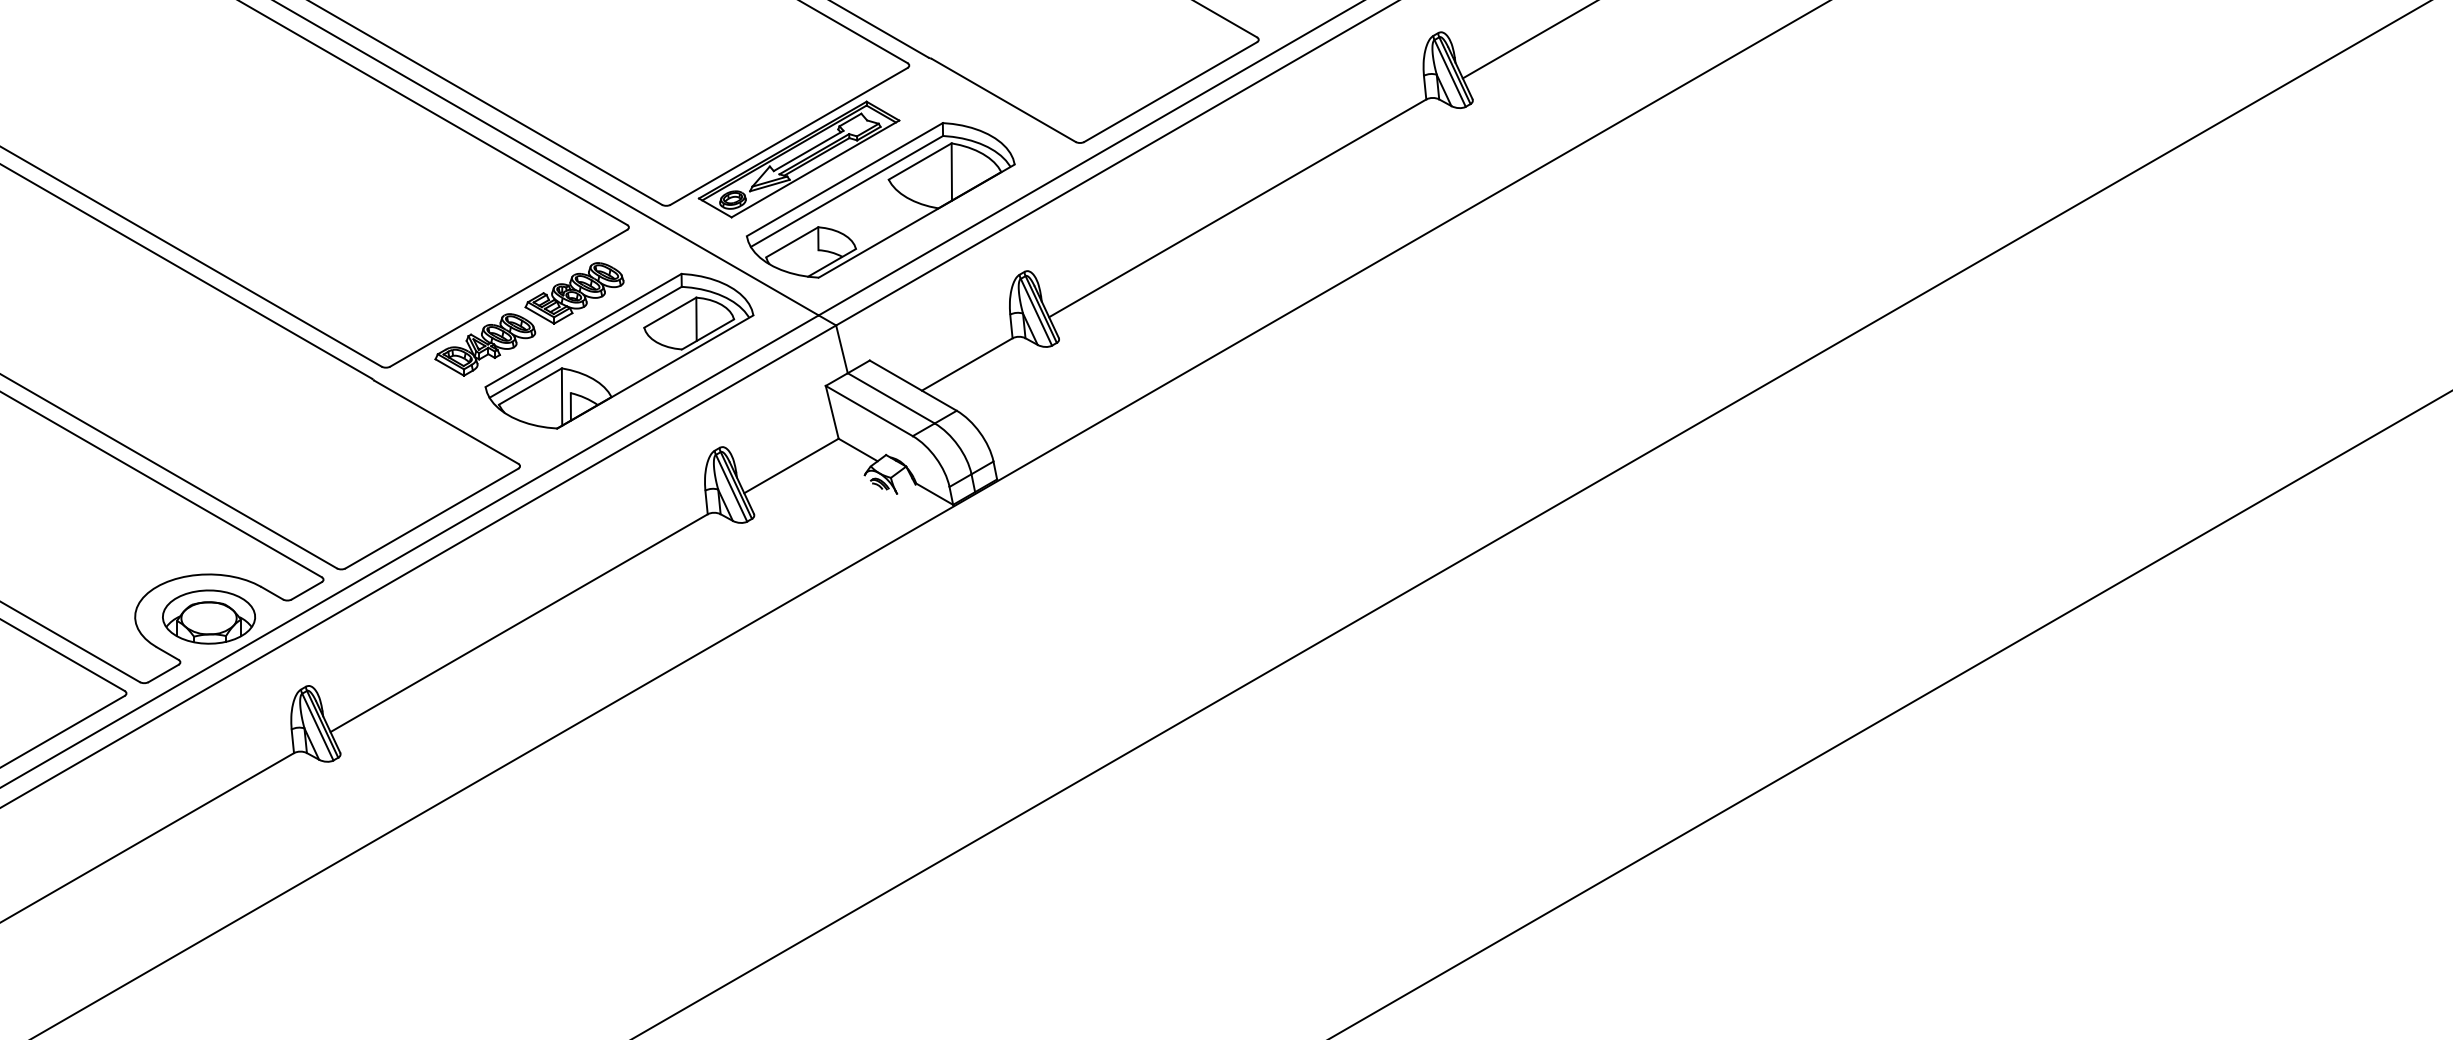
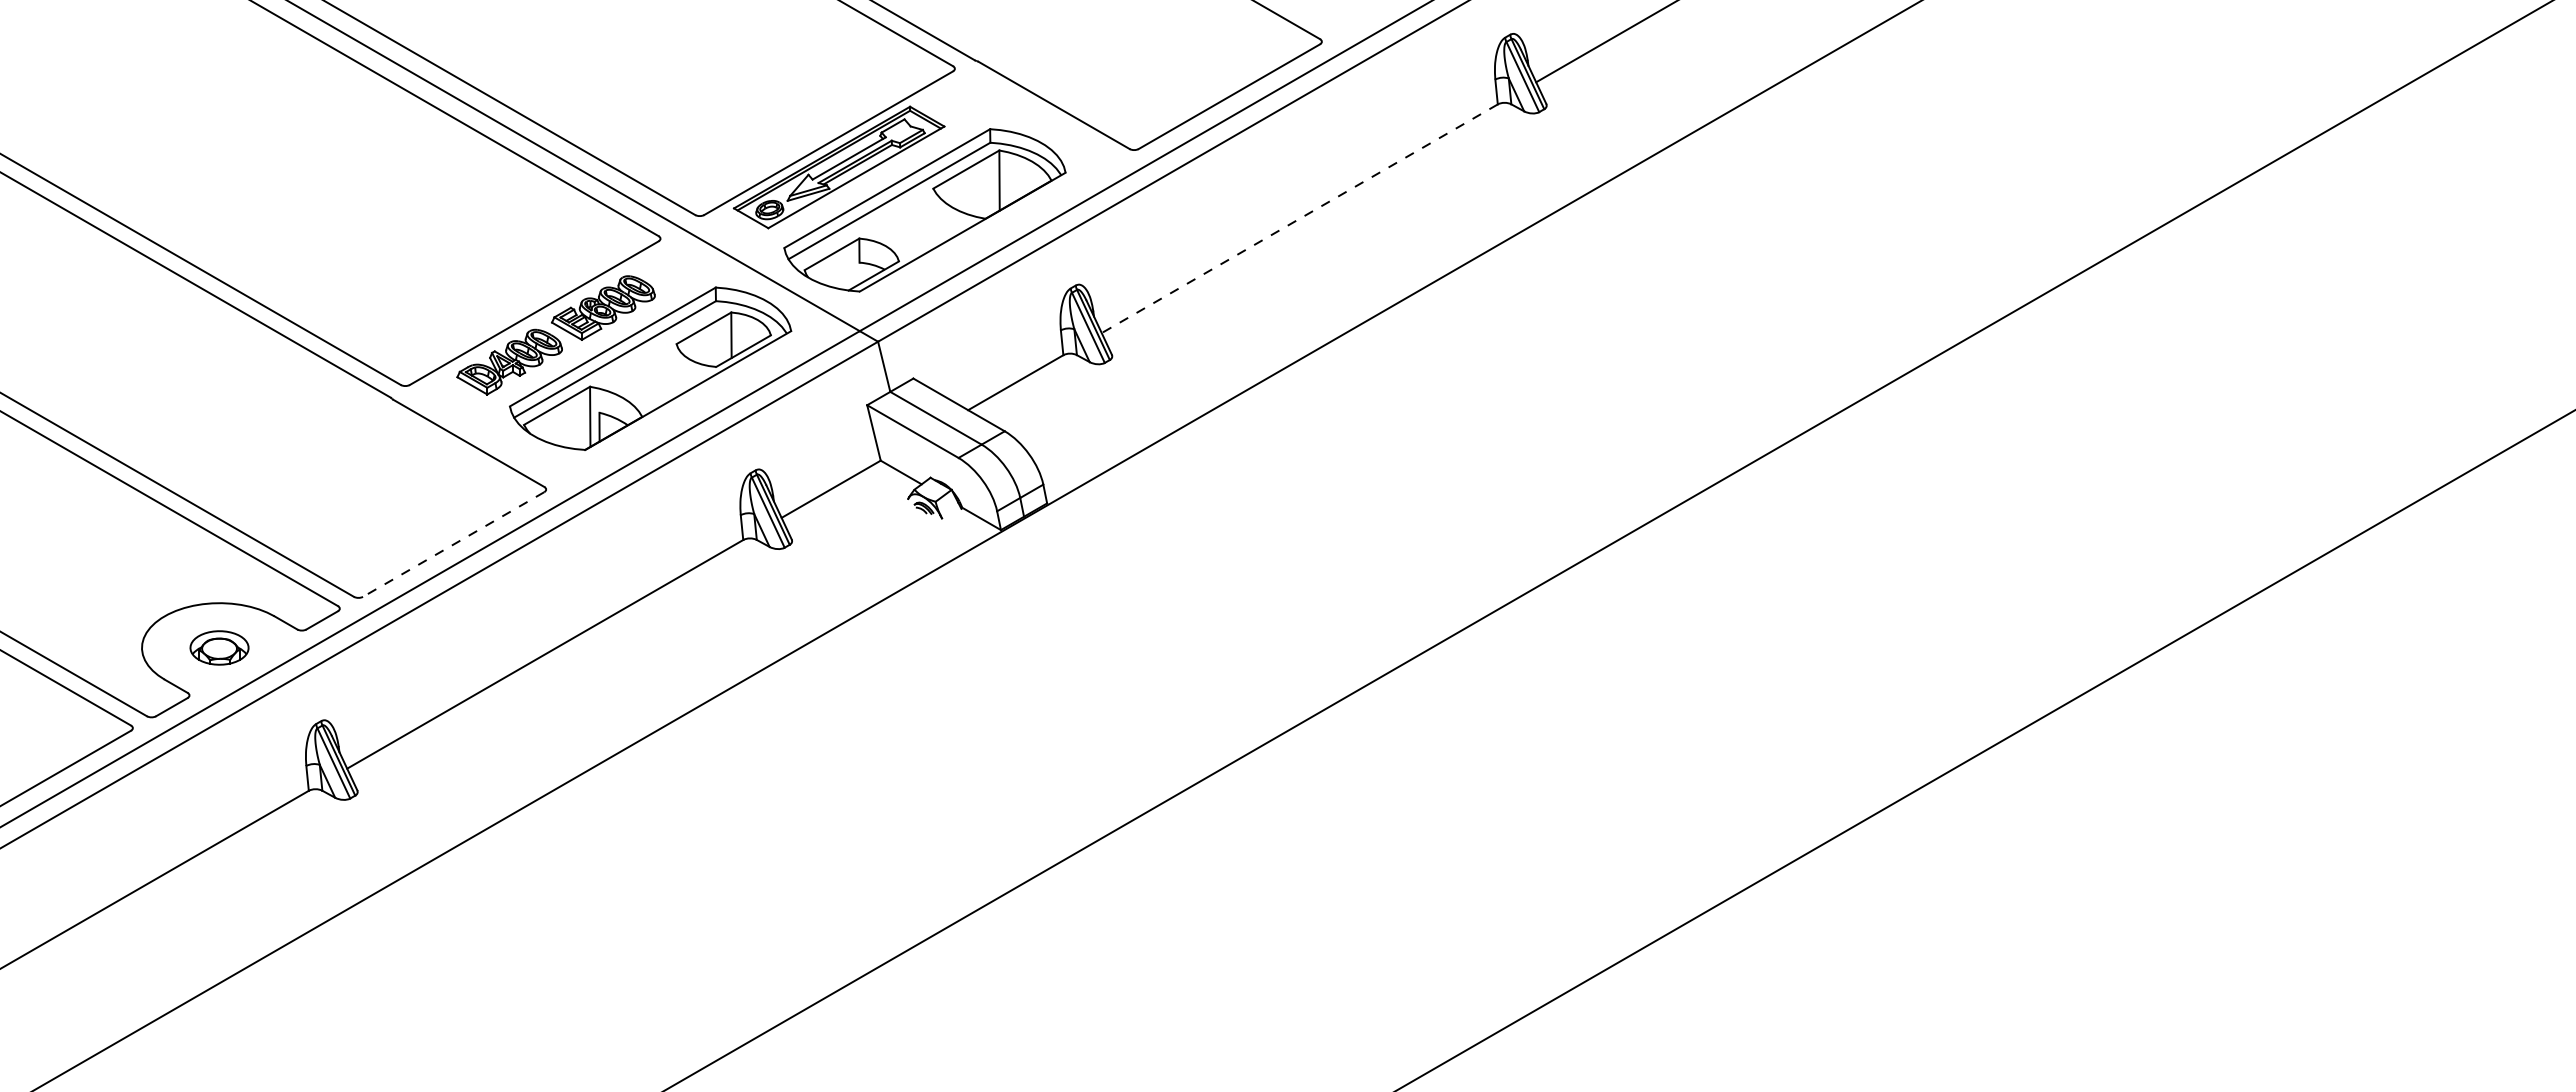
line: (1237, 208) -> (1299, 218), solid -> dashed
line: (431, 518) -> (453, 544), solid -> dashed
part: (208, 616) -> (219, 647), size x0.6

